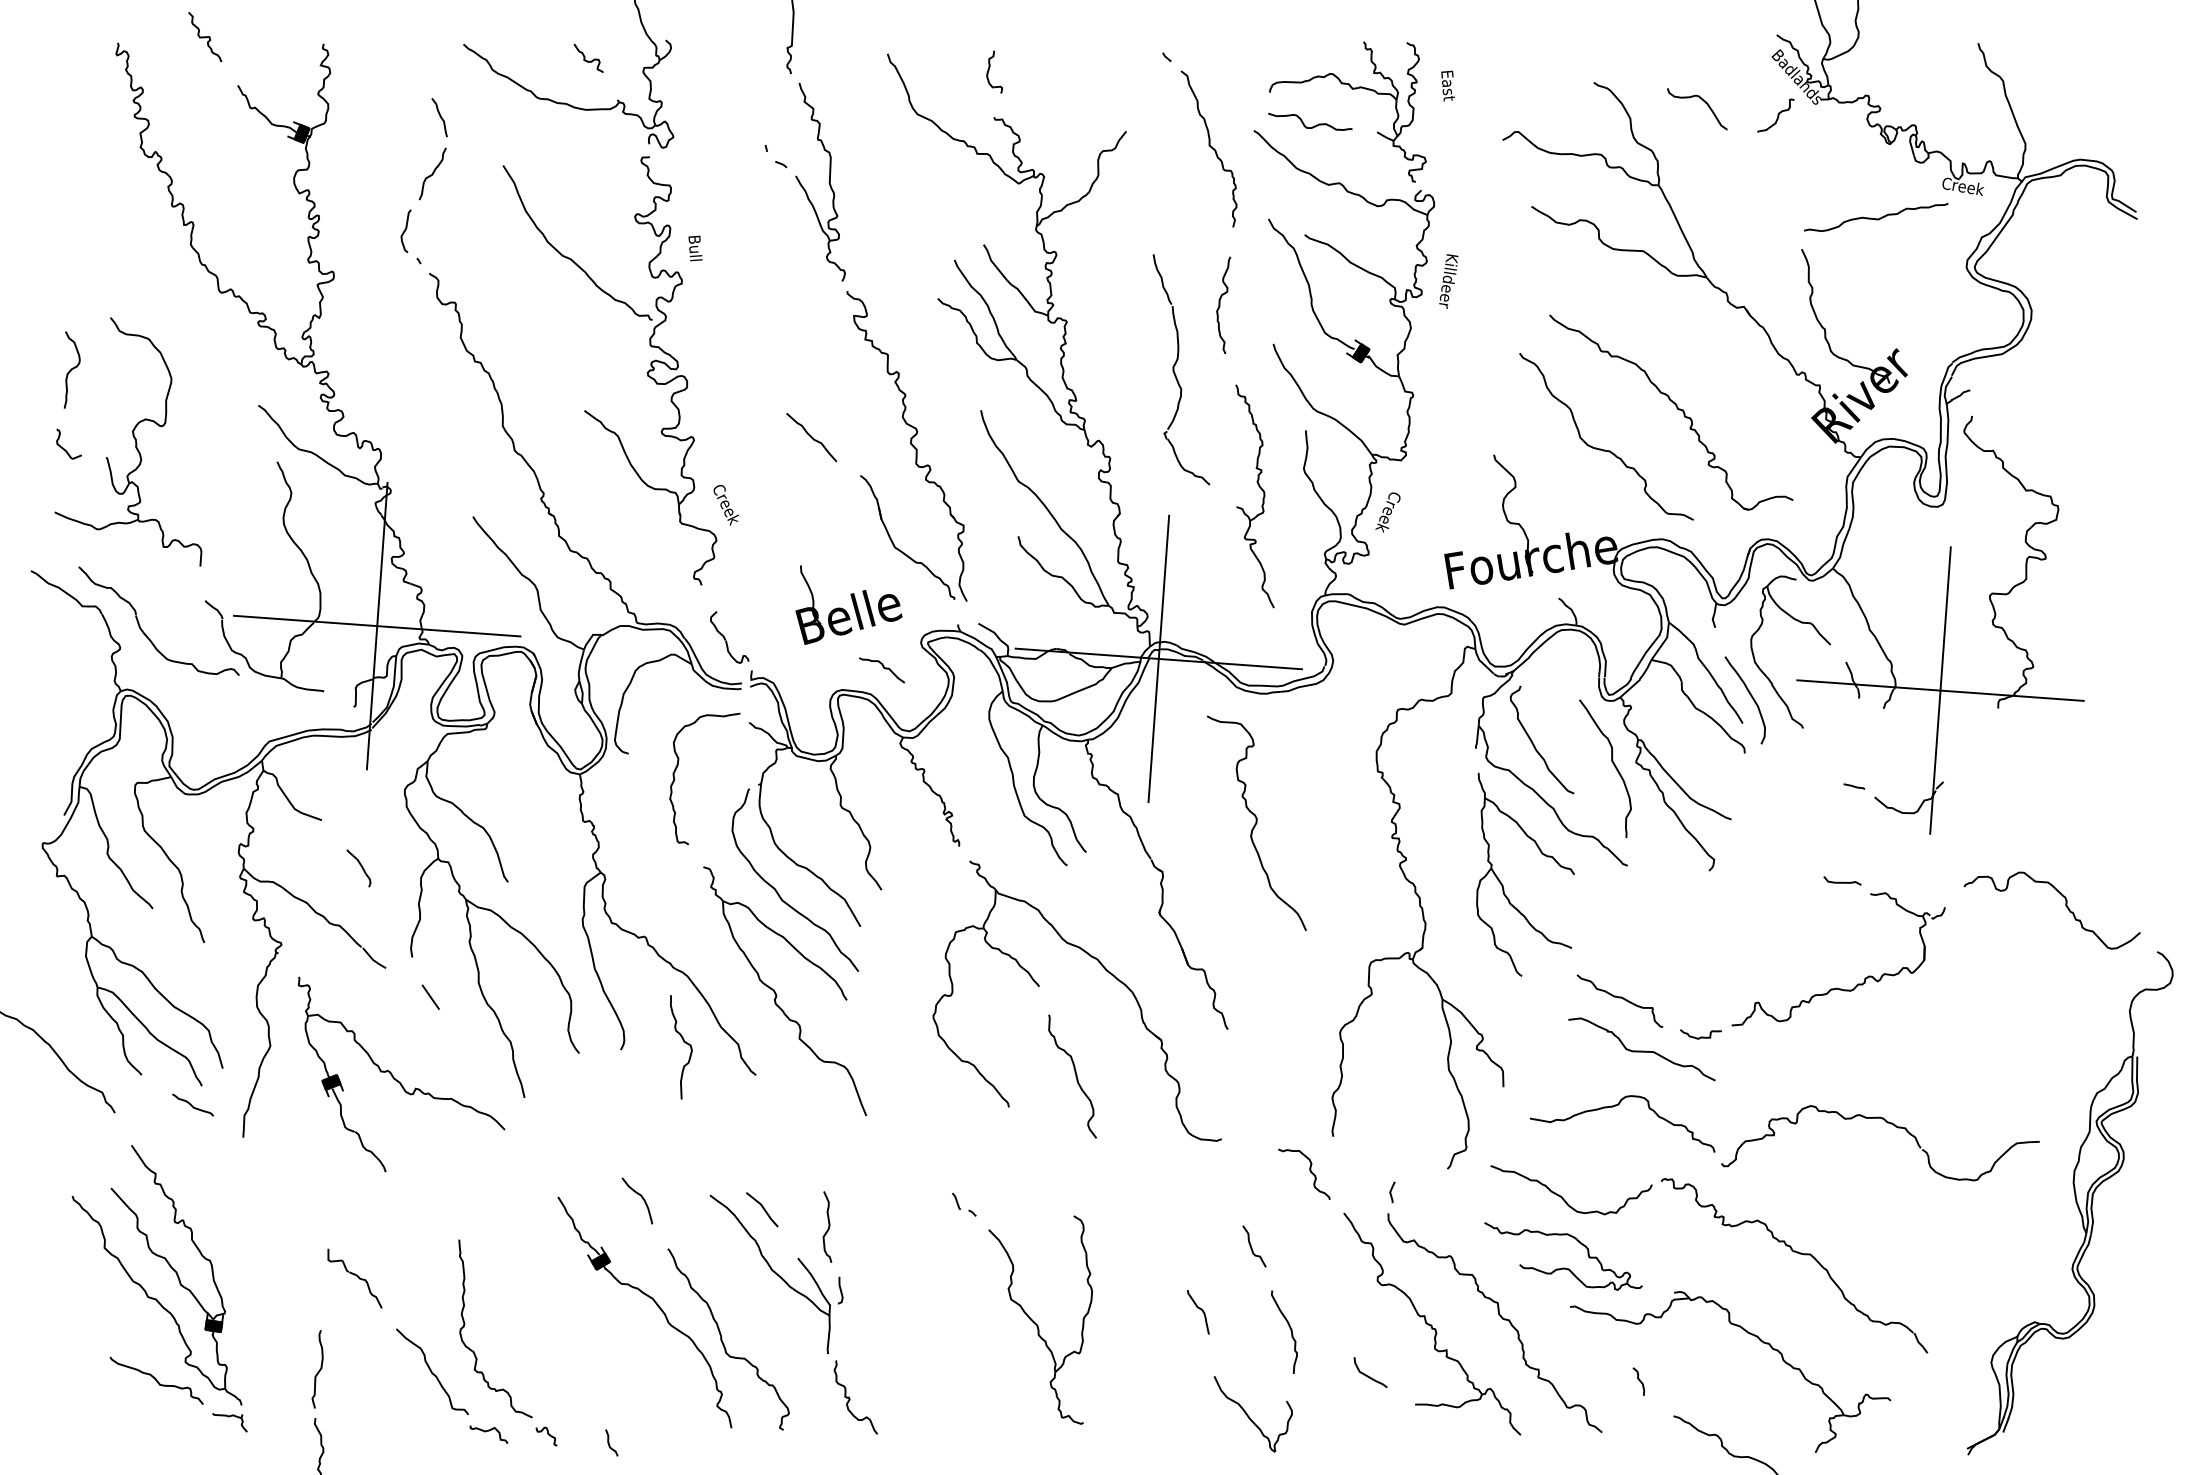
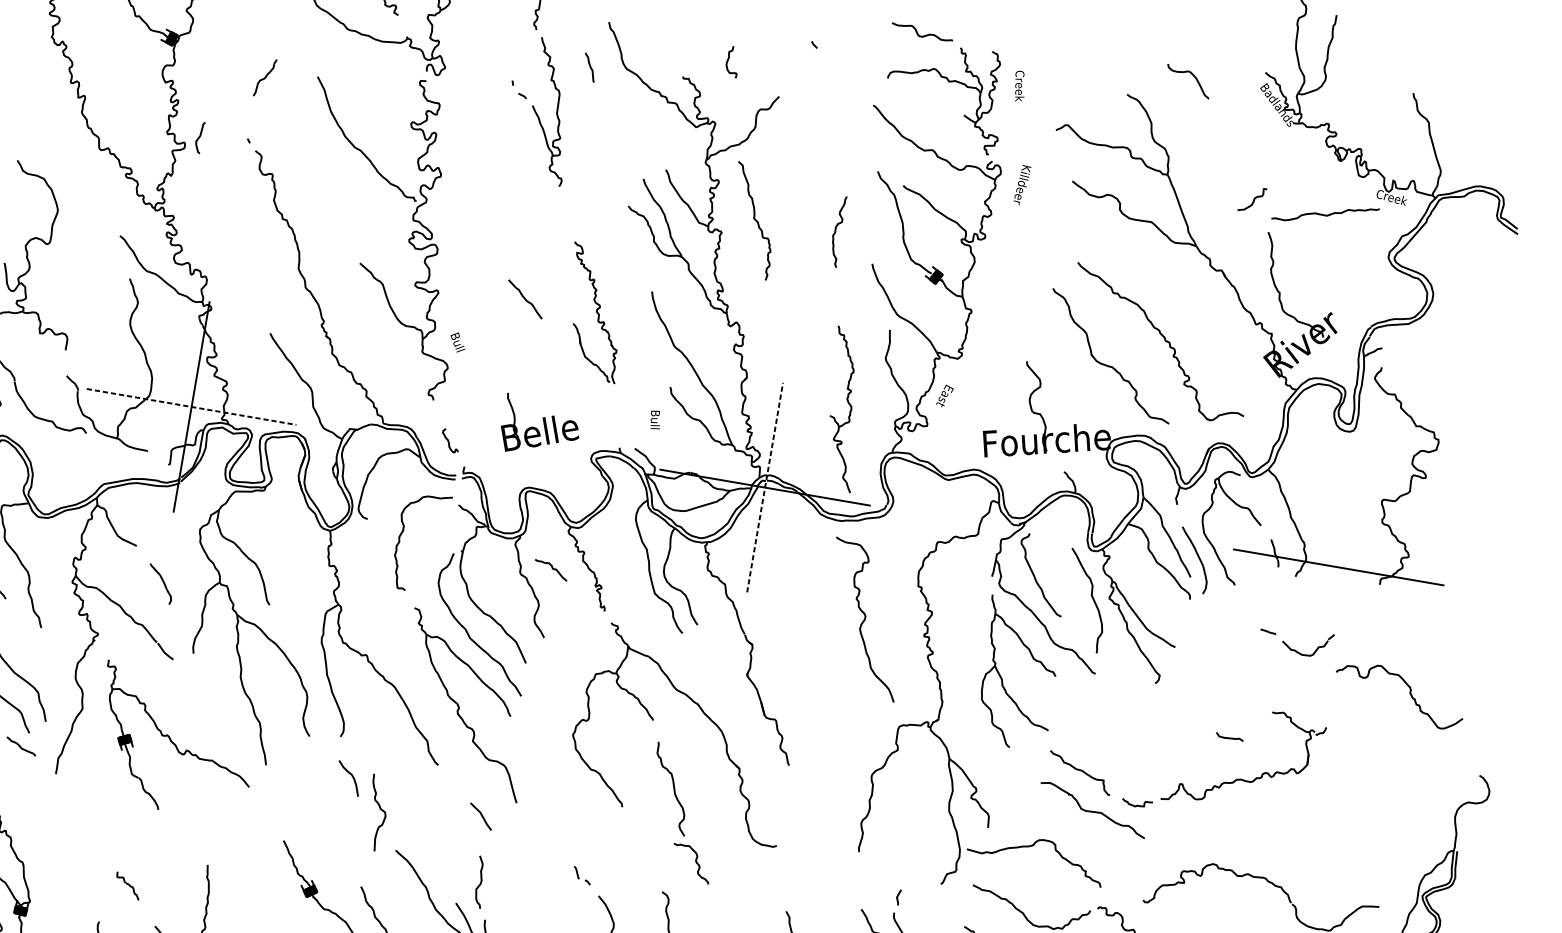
curve: (989, 70) -> (728, 60), moved
text: (1447, 85) -> (1019, 85), East -> Creek
curve: (1704, 102) -> (1194, 77), moved
curve: (1777, 115) -> (1253, 199), moved
curve: (439, 116) -> (589, 66), moved
curve: (1312, 126) -> (923, 35), moved
curve: (1209, 146) -> (753, 219), moved
curve: (405, 231) -> (199, 138), moved
text: (695, 248) -> (655, 419), moved
text: (1448, 281) -> (1022, 185), moved
part: (1175, 372) -> (798, 277), removed
part: (906, 446) -> (594, 312), size x0.6
part: (1262, 498) -> (849, 411), moved
text: (725, 505) -> (456, 343), Creek -> Bull
text: (1387, 512) -> (944, 396), Creek -> East
line: (377, 626) -> (191, 407), solid -> dashed
part: (729, 637) -> (450, 440), size x0.6
line: (1158, 658) -> (764, 487), solid -> dashed
curve: (883, 668) -> (552, 569), moved
line: (1940, 690) -> (1338, 567), removed
curve: (1256, 822) -> (865, 619), moved
part: (358, 868) -> (160, 584), size x1.4
curve: (1842, 881) -> (1229, 737), moved
curve: (2065, 905) -> (1409, 693), moved
line: (430, 996) -> (204, 683), removed
curve: (683, 1042) -> (379, 809), moved
curve: (1616, 1106) -> (1031, 846), moved
curve: (1309, 1170) -> (695, 861), moved
curve: (640, 1196) -> (351, 775), moved
line: (762, 1208) -> (481, 815), moved
part: (354, 1278) -> (127, 885), size x0.6

